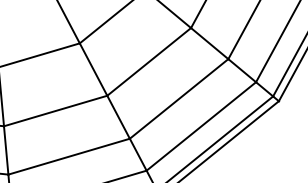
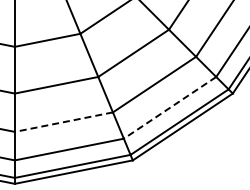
line: (201, 125) -> (170, 107), solid -> dashed
line: (68, 157) -> (63, 122), solid -> dashed

